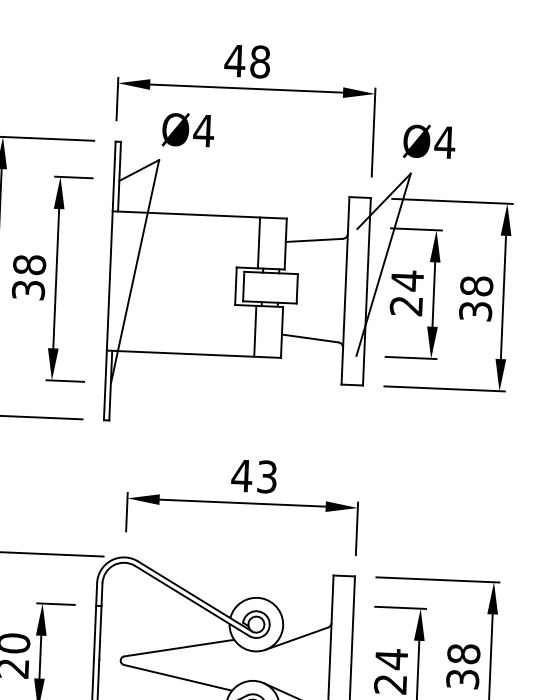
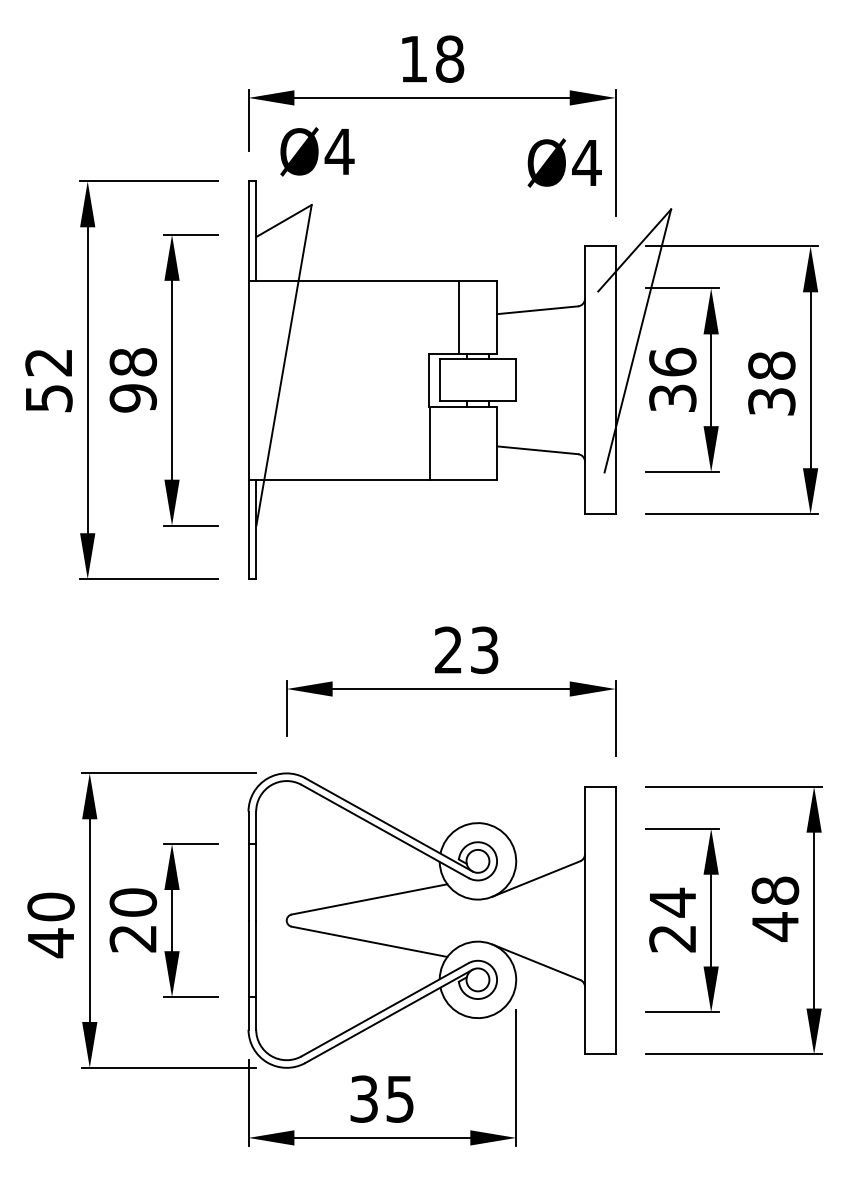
text: (234, 61) -> (413, 59), 48 -> 18
text: (188, 130) -> (317, 151), moved
text: (429, 141) -> (564, 162), moved
text: (28, 290) -> (132, 398), 38 -> 98
text: (406, 292) -> (672, 379), 24 -> 36
line: (255, 331) -> (429, 443), moved
text: (241, 475) -> (448, 649), 43 -> 23
text: (462, 679) -> (775, 926), 38 -> 48

